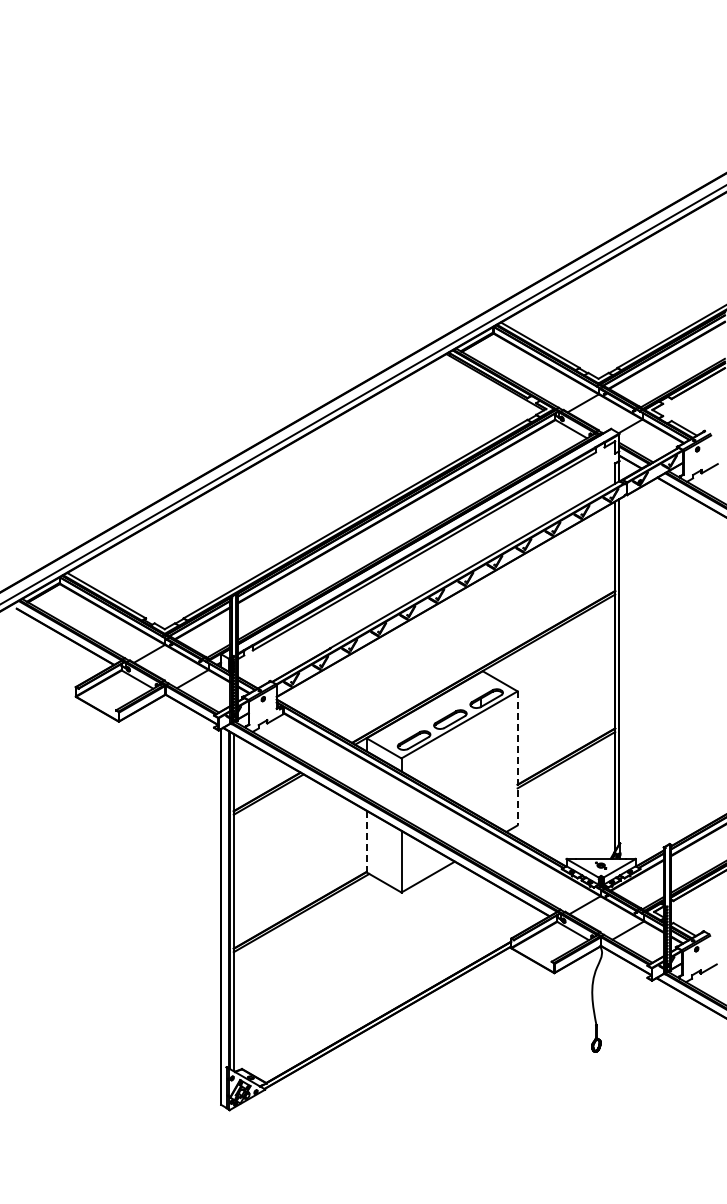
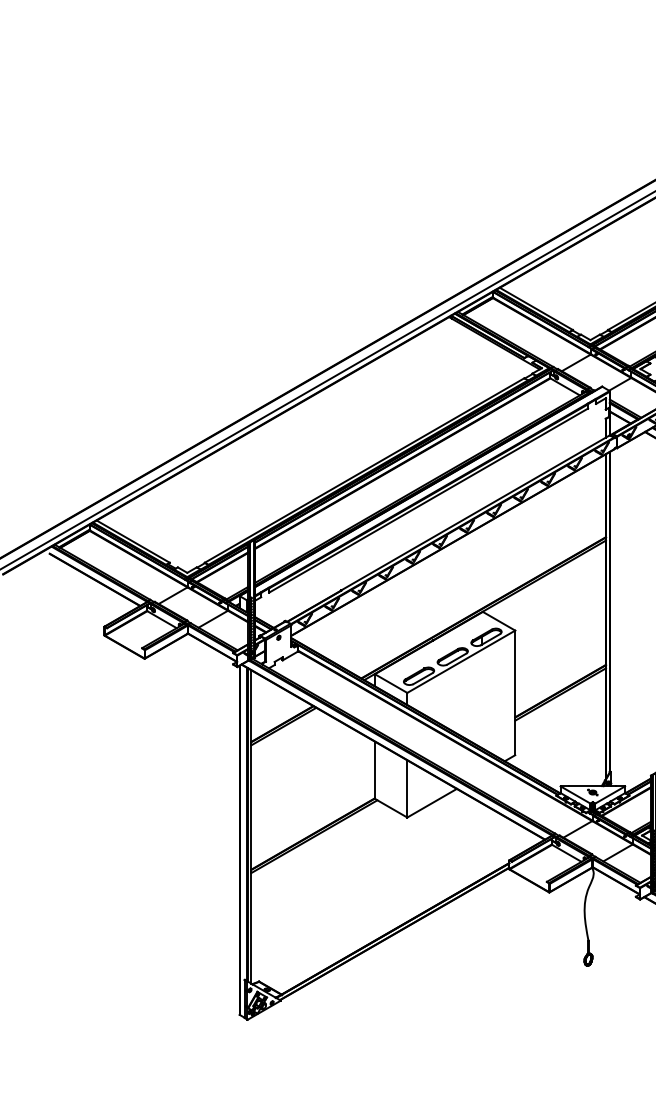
line: (517, 758) -> (515, 692), dashed -> solid
line: (366, 841) -> (374, 770), dashed -> solid

